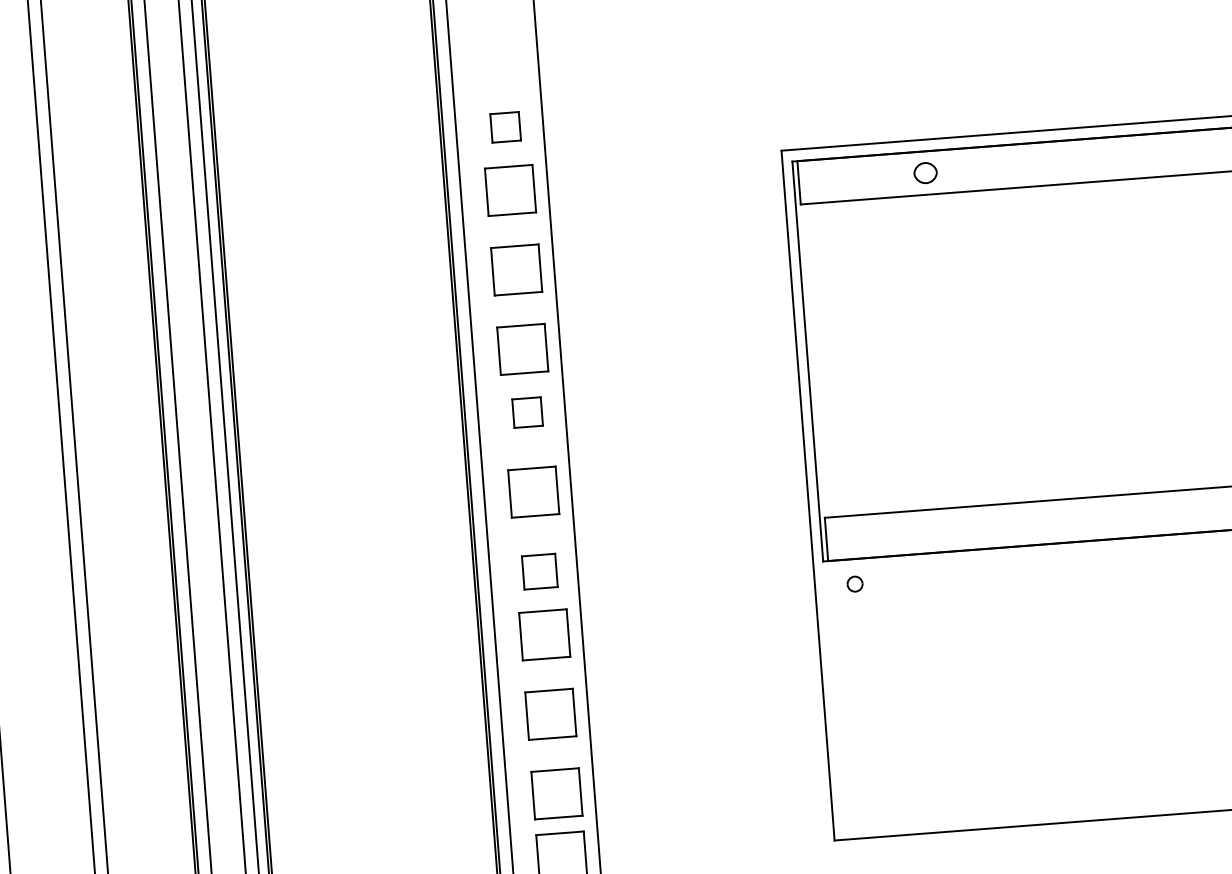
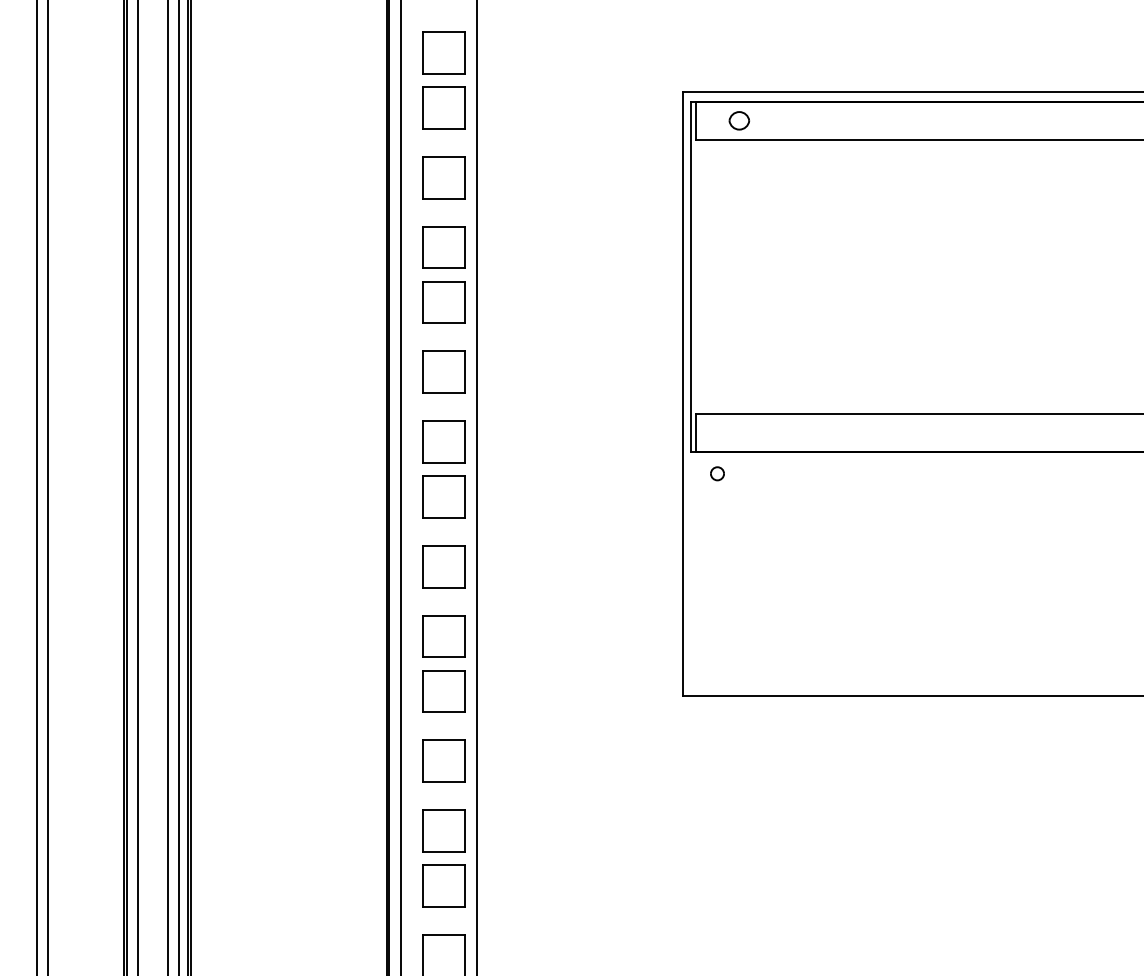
part: (505, 126) -> (443, 52), size x1.67
part: (924, 172) -> (738, 120), moved
part: (527, 412) -> (443, 302), size x1.67
part: (539, 571) -> (443, 441), size x1.43

